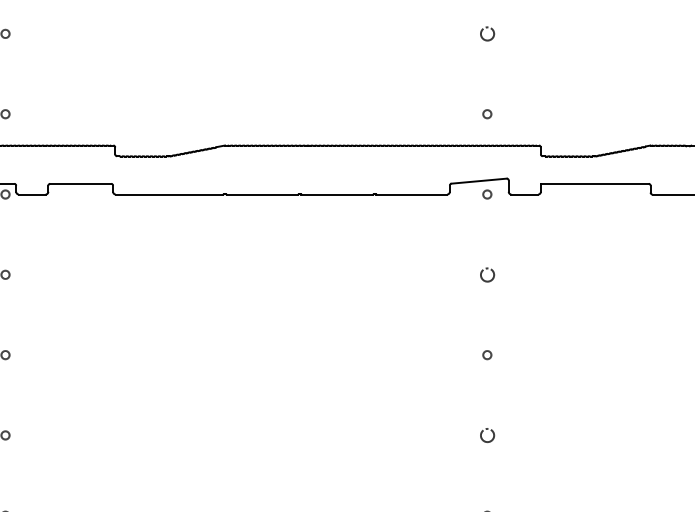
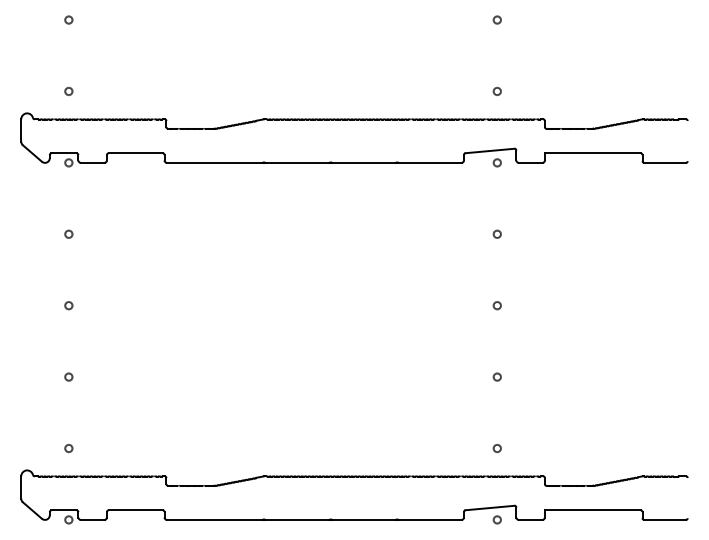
circle: (486, 33) -> (496, 19), size x0.62
circle: (486, 273) -> (496, 233), size x0.62
circle: (486, 434) -> (496, 376), size x0.62

